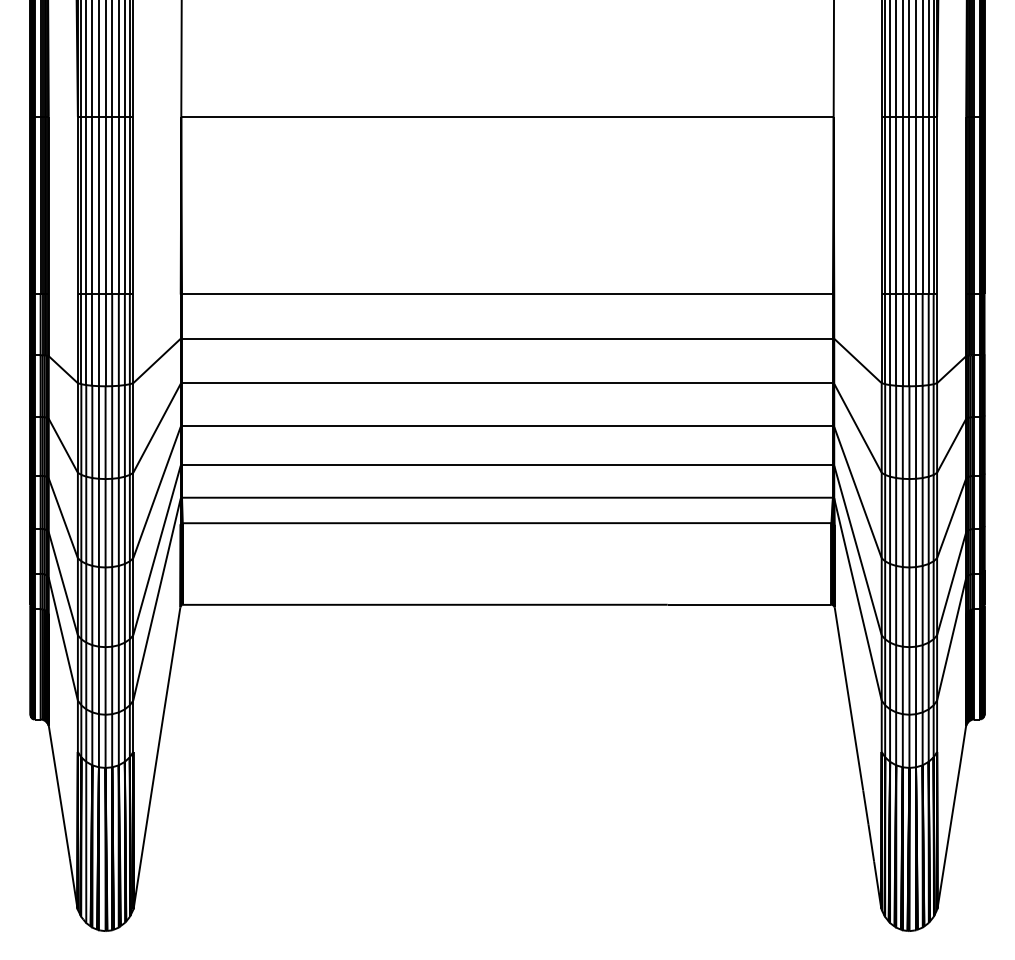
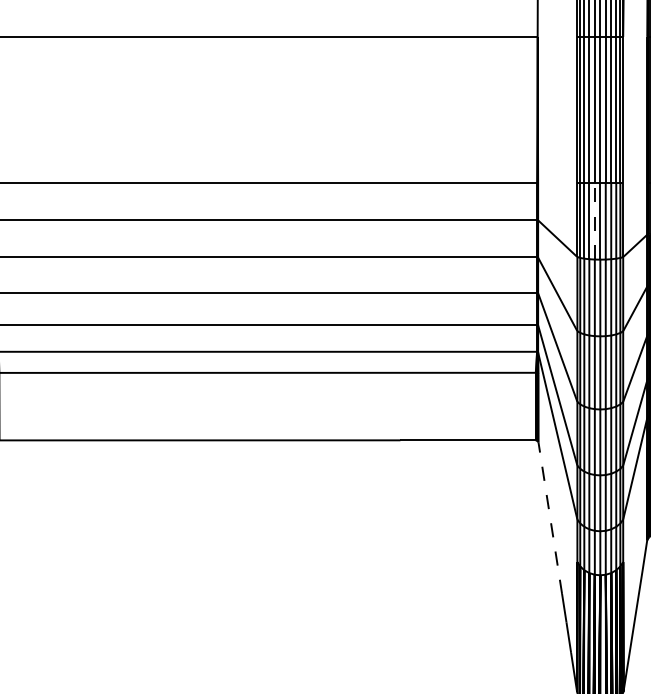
line: (902, 339) -> (594, 220), solid -> dashed
line: (848, 698) -> (549, 517), solid -> dashed

